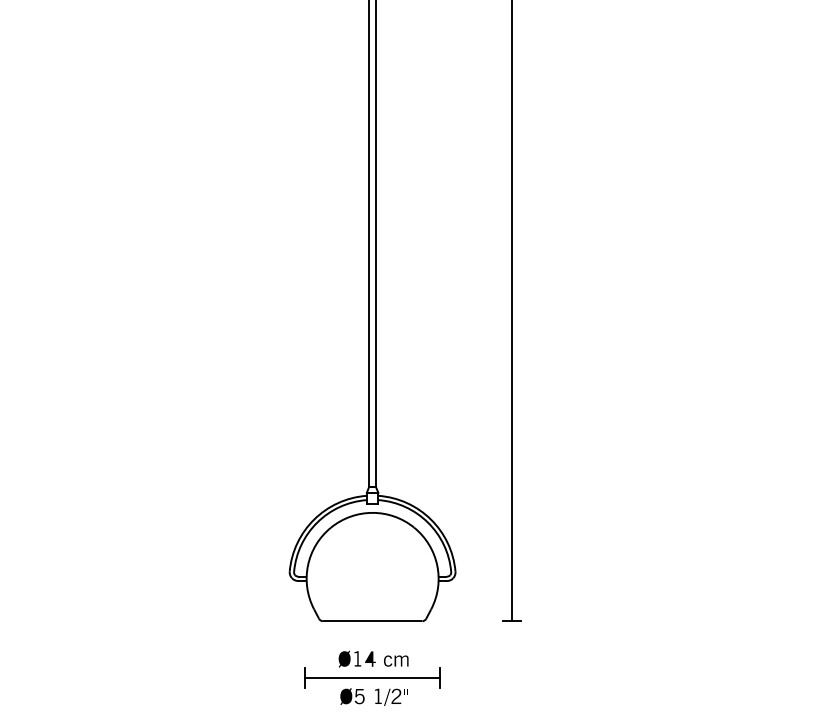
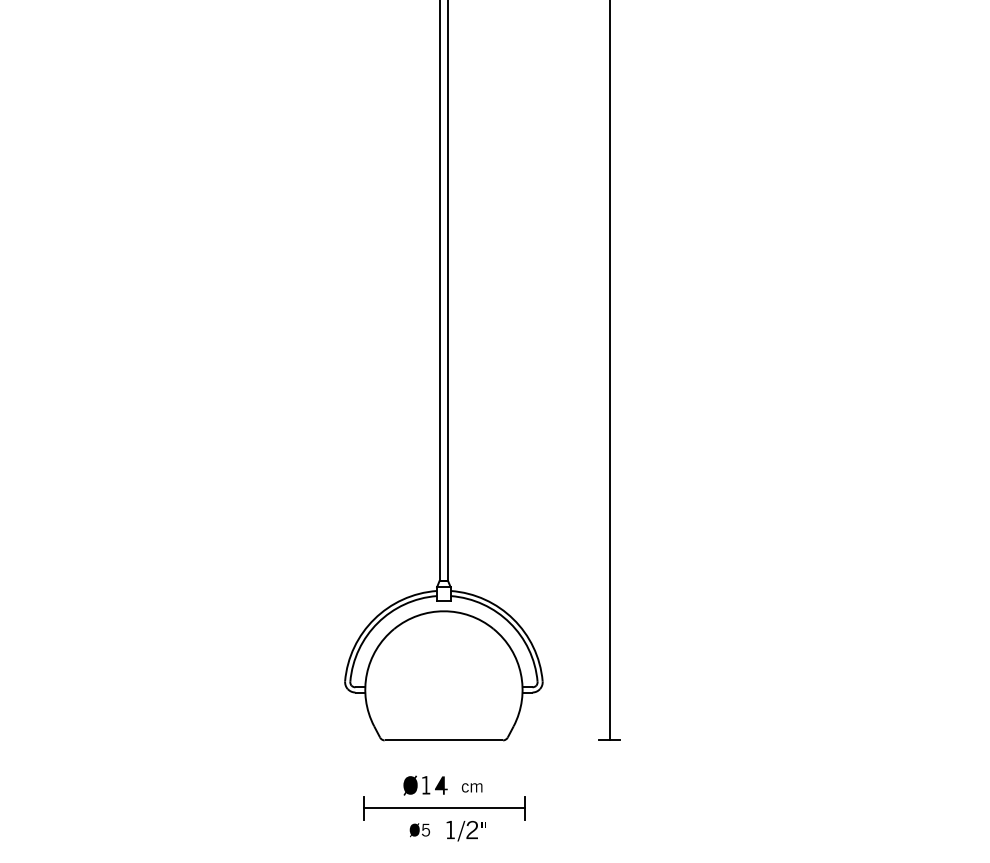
part: (396, 660) -> (472, 787), size x0.7
part: (352, 696) -> (419, 830), size x0.7

